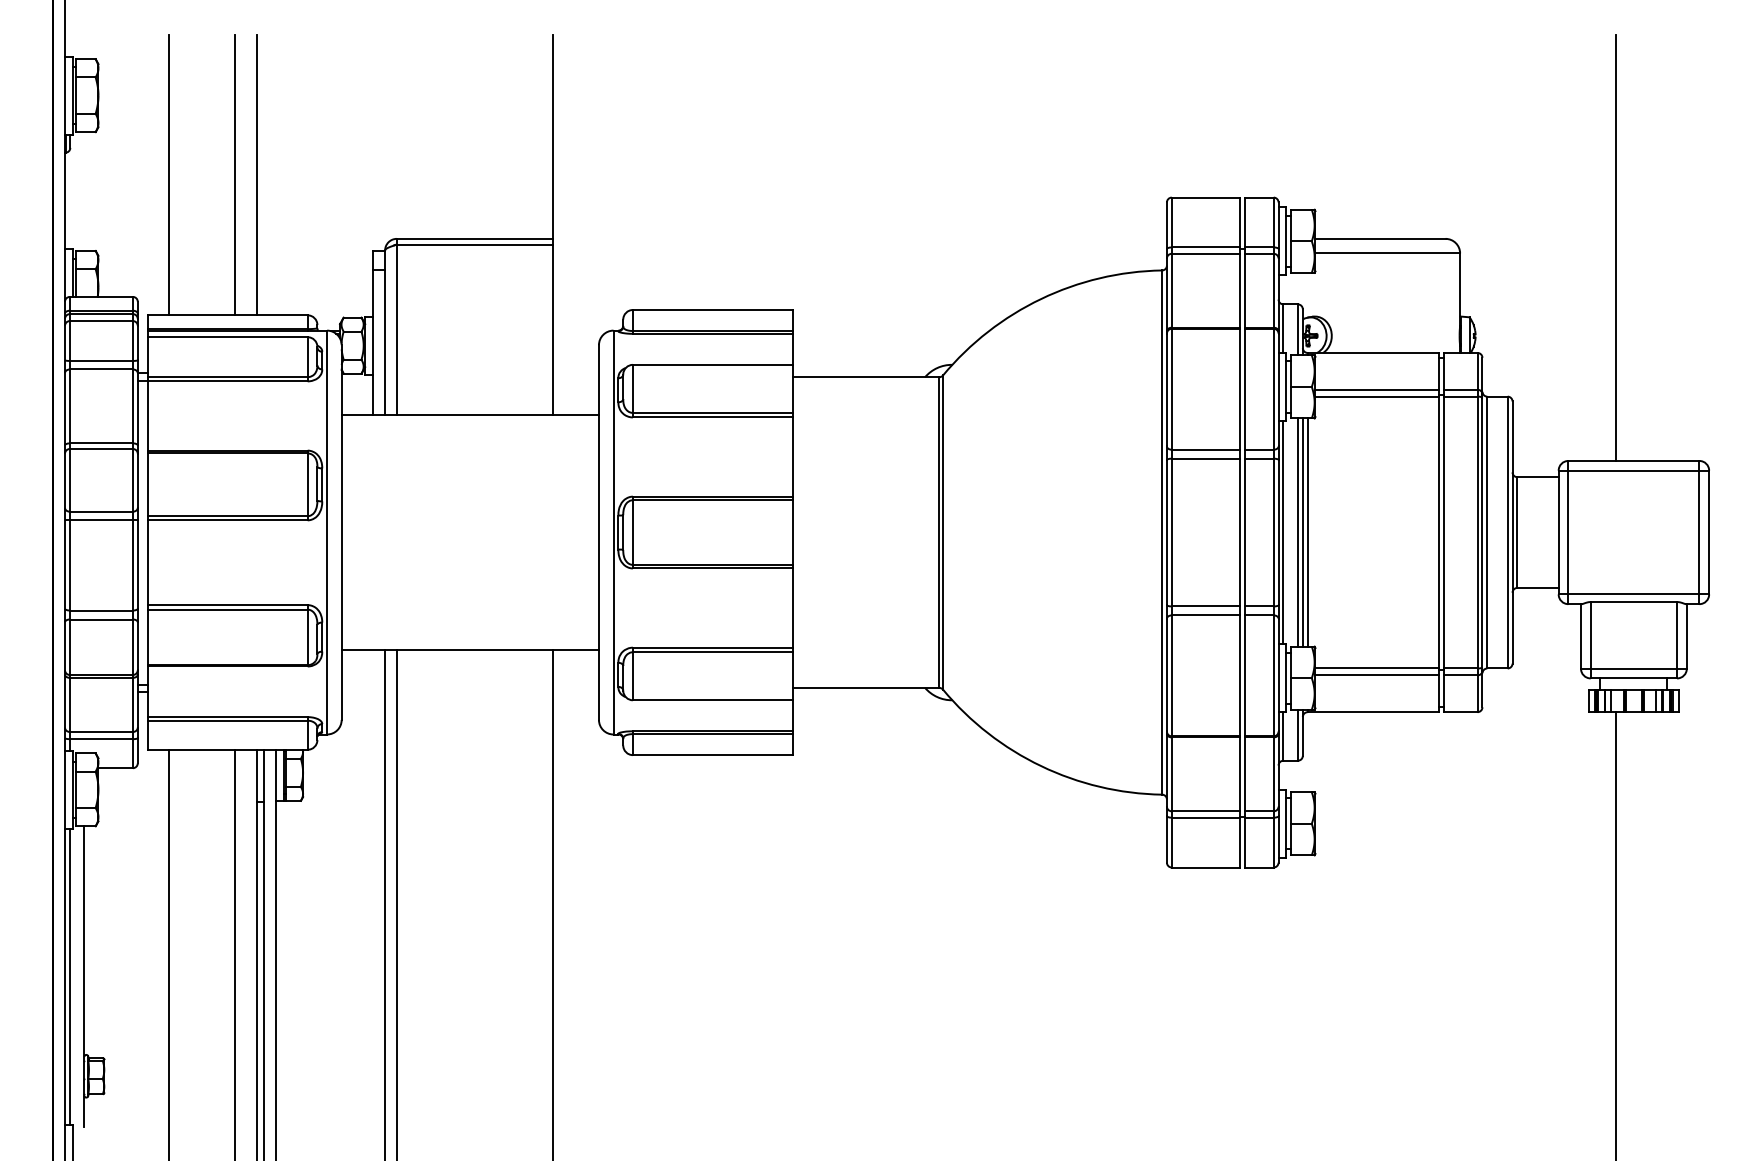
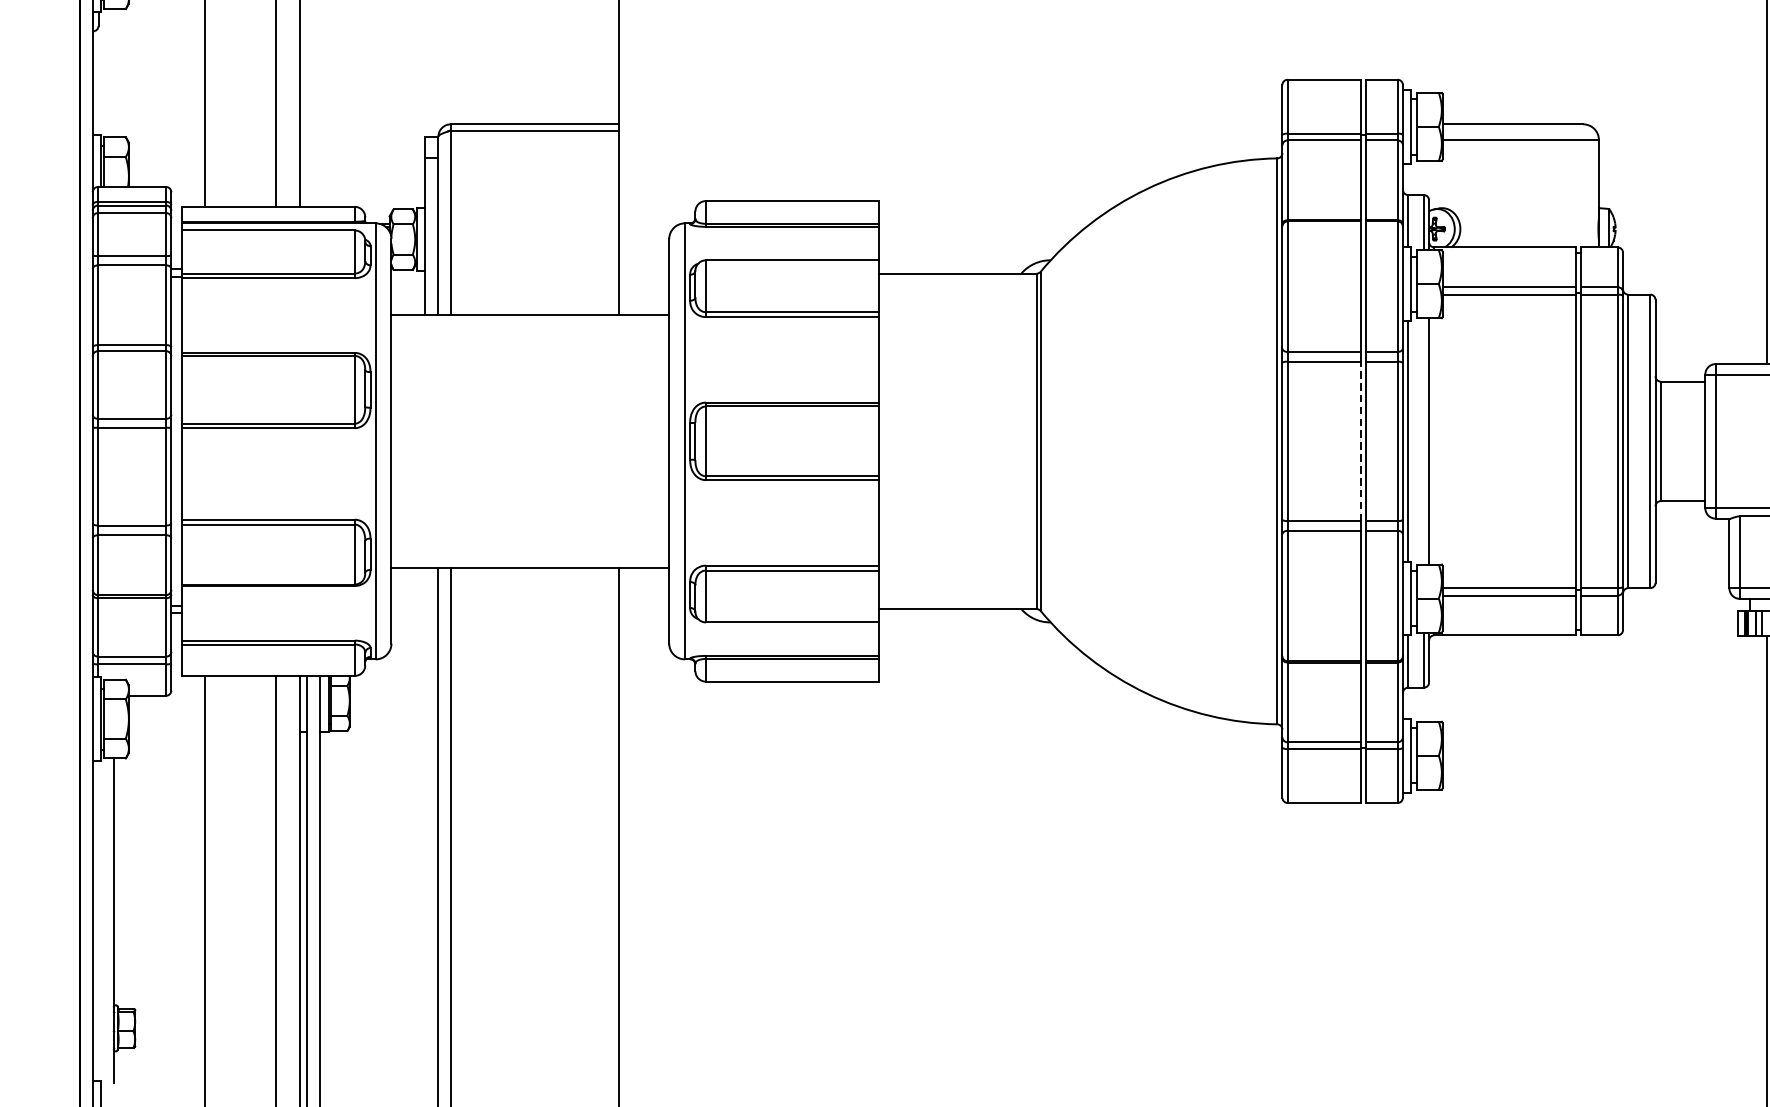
line: (1239, 532) -> (1360, 441), solid -> dashed
line: (1297, 532) -> (1423, 441), removed
line: (1307, 532) -> (1434, 441), removed
line: (69, 976) -> (97, 920), removed

